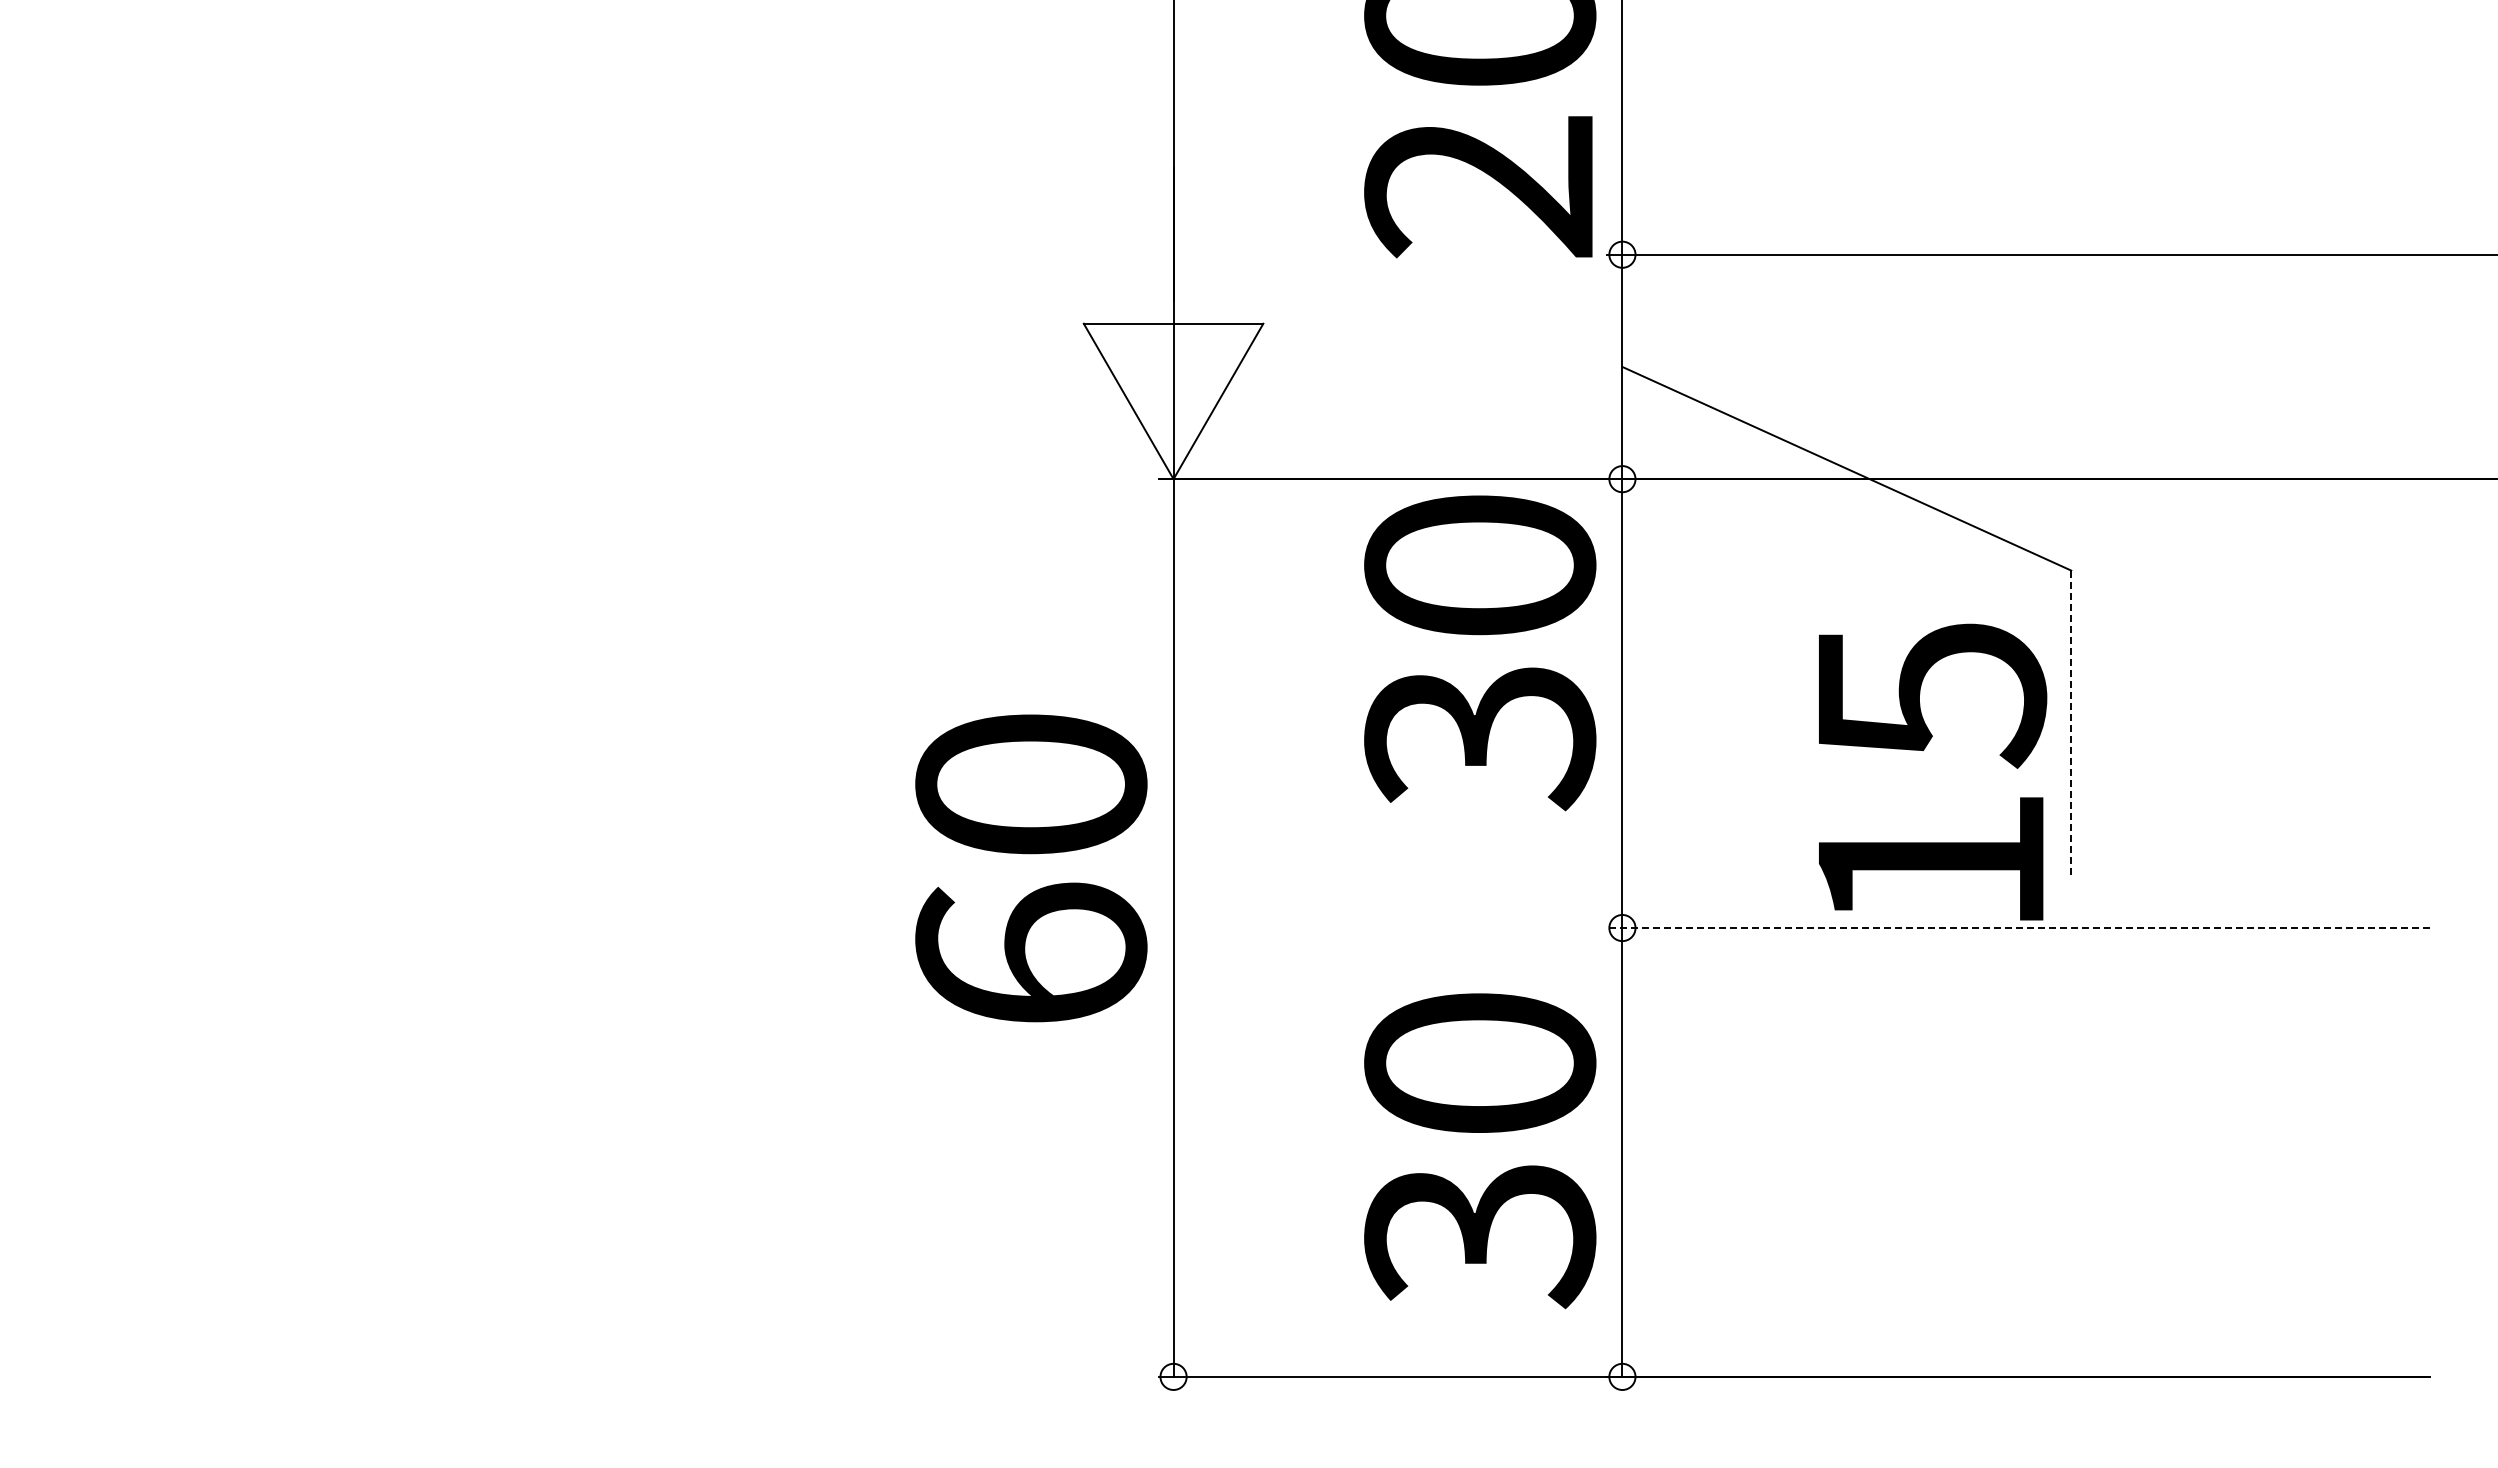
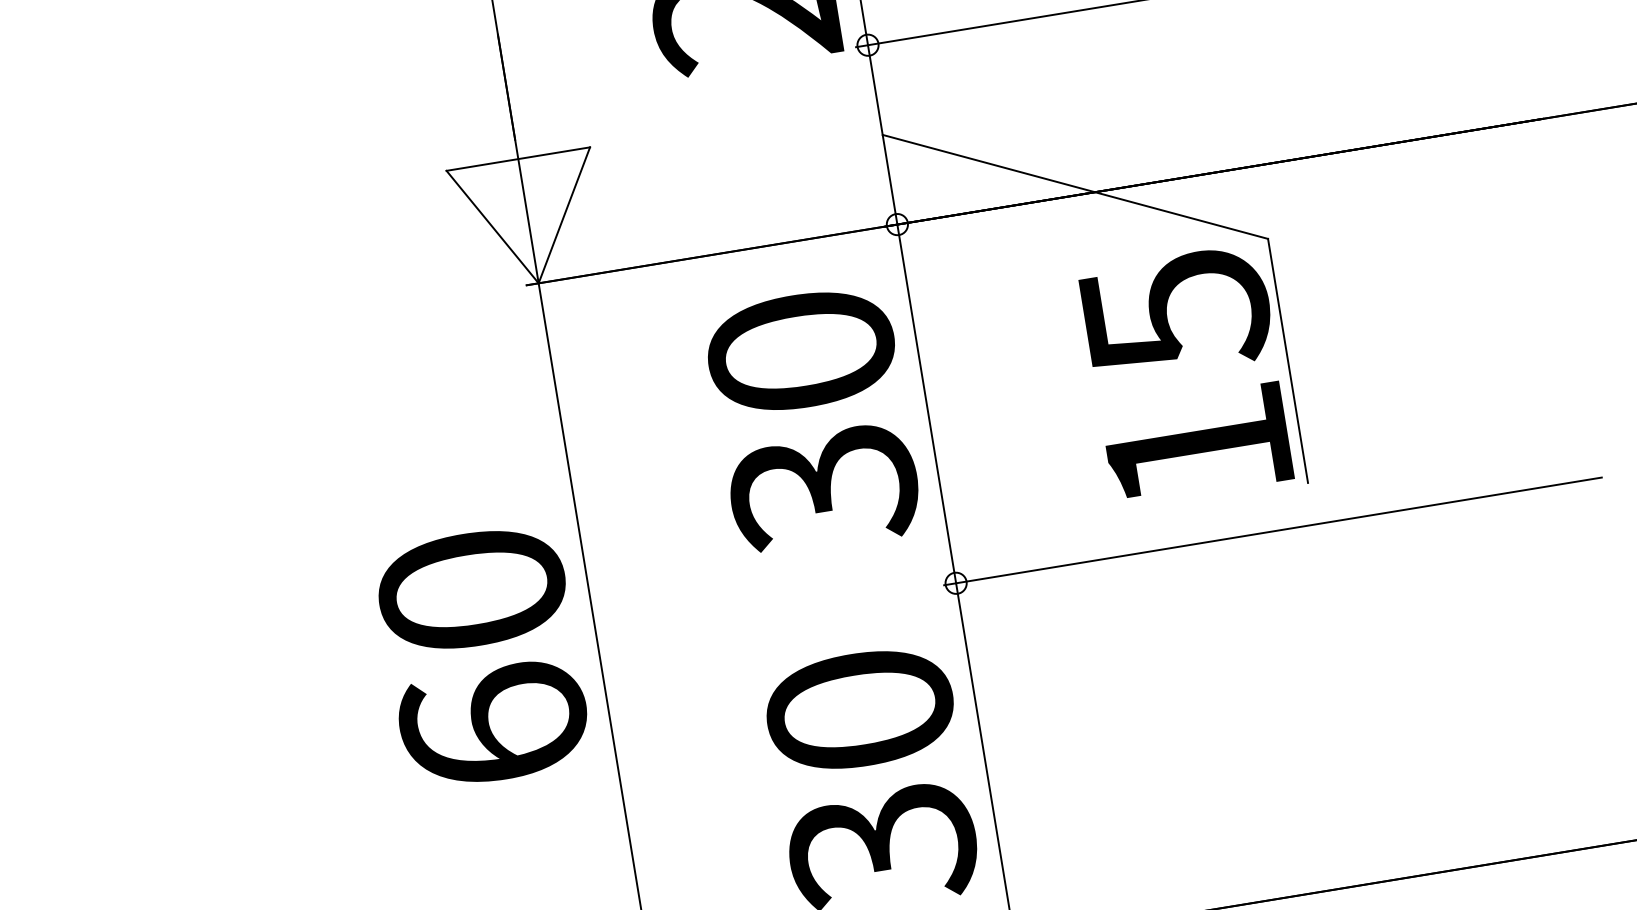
text: (1480, 653) -> (813, 421), moved
line: (2071, 723) -> (1288, 361), dashed -> solid
text: (1933, 771) -> (1187, 374), moved
text: (1031, 868) -> (483, 657), moved
line: (2018, 928) -> (1272, 531), dashed -> solid

